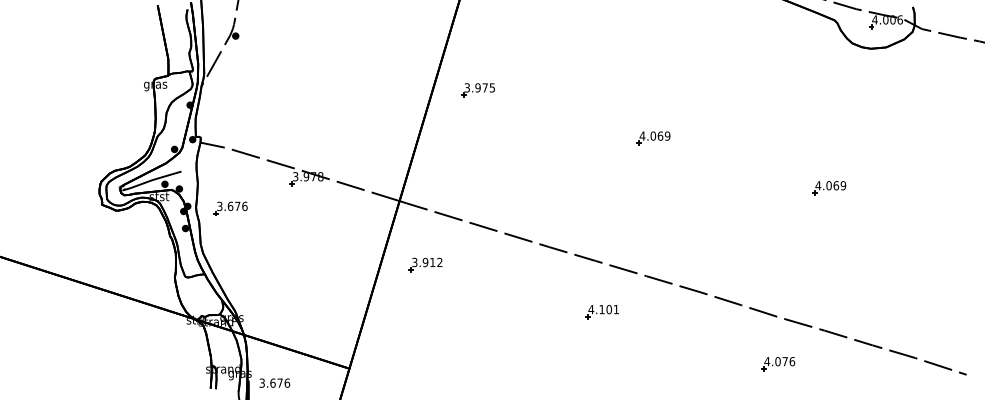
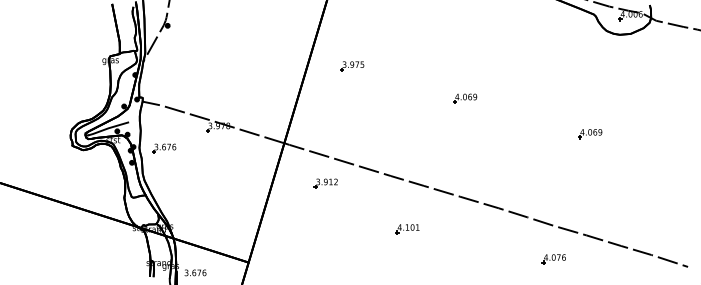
part: (478, 90) -> (352, 66), moved
part: (425, 264) -> (325, 183), moved
part: (602, 312) -> (407, 229), moved

